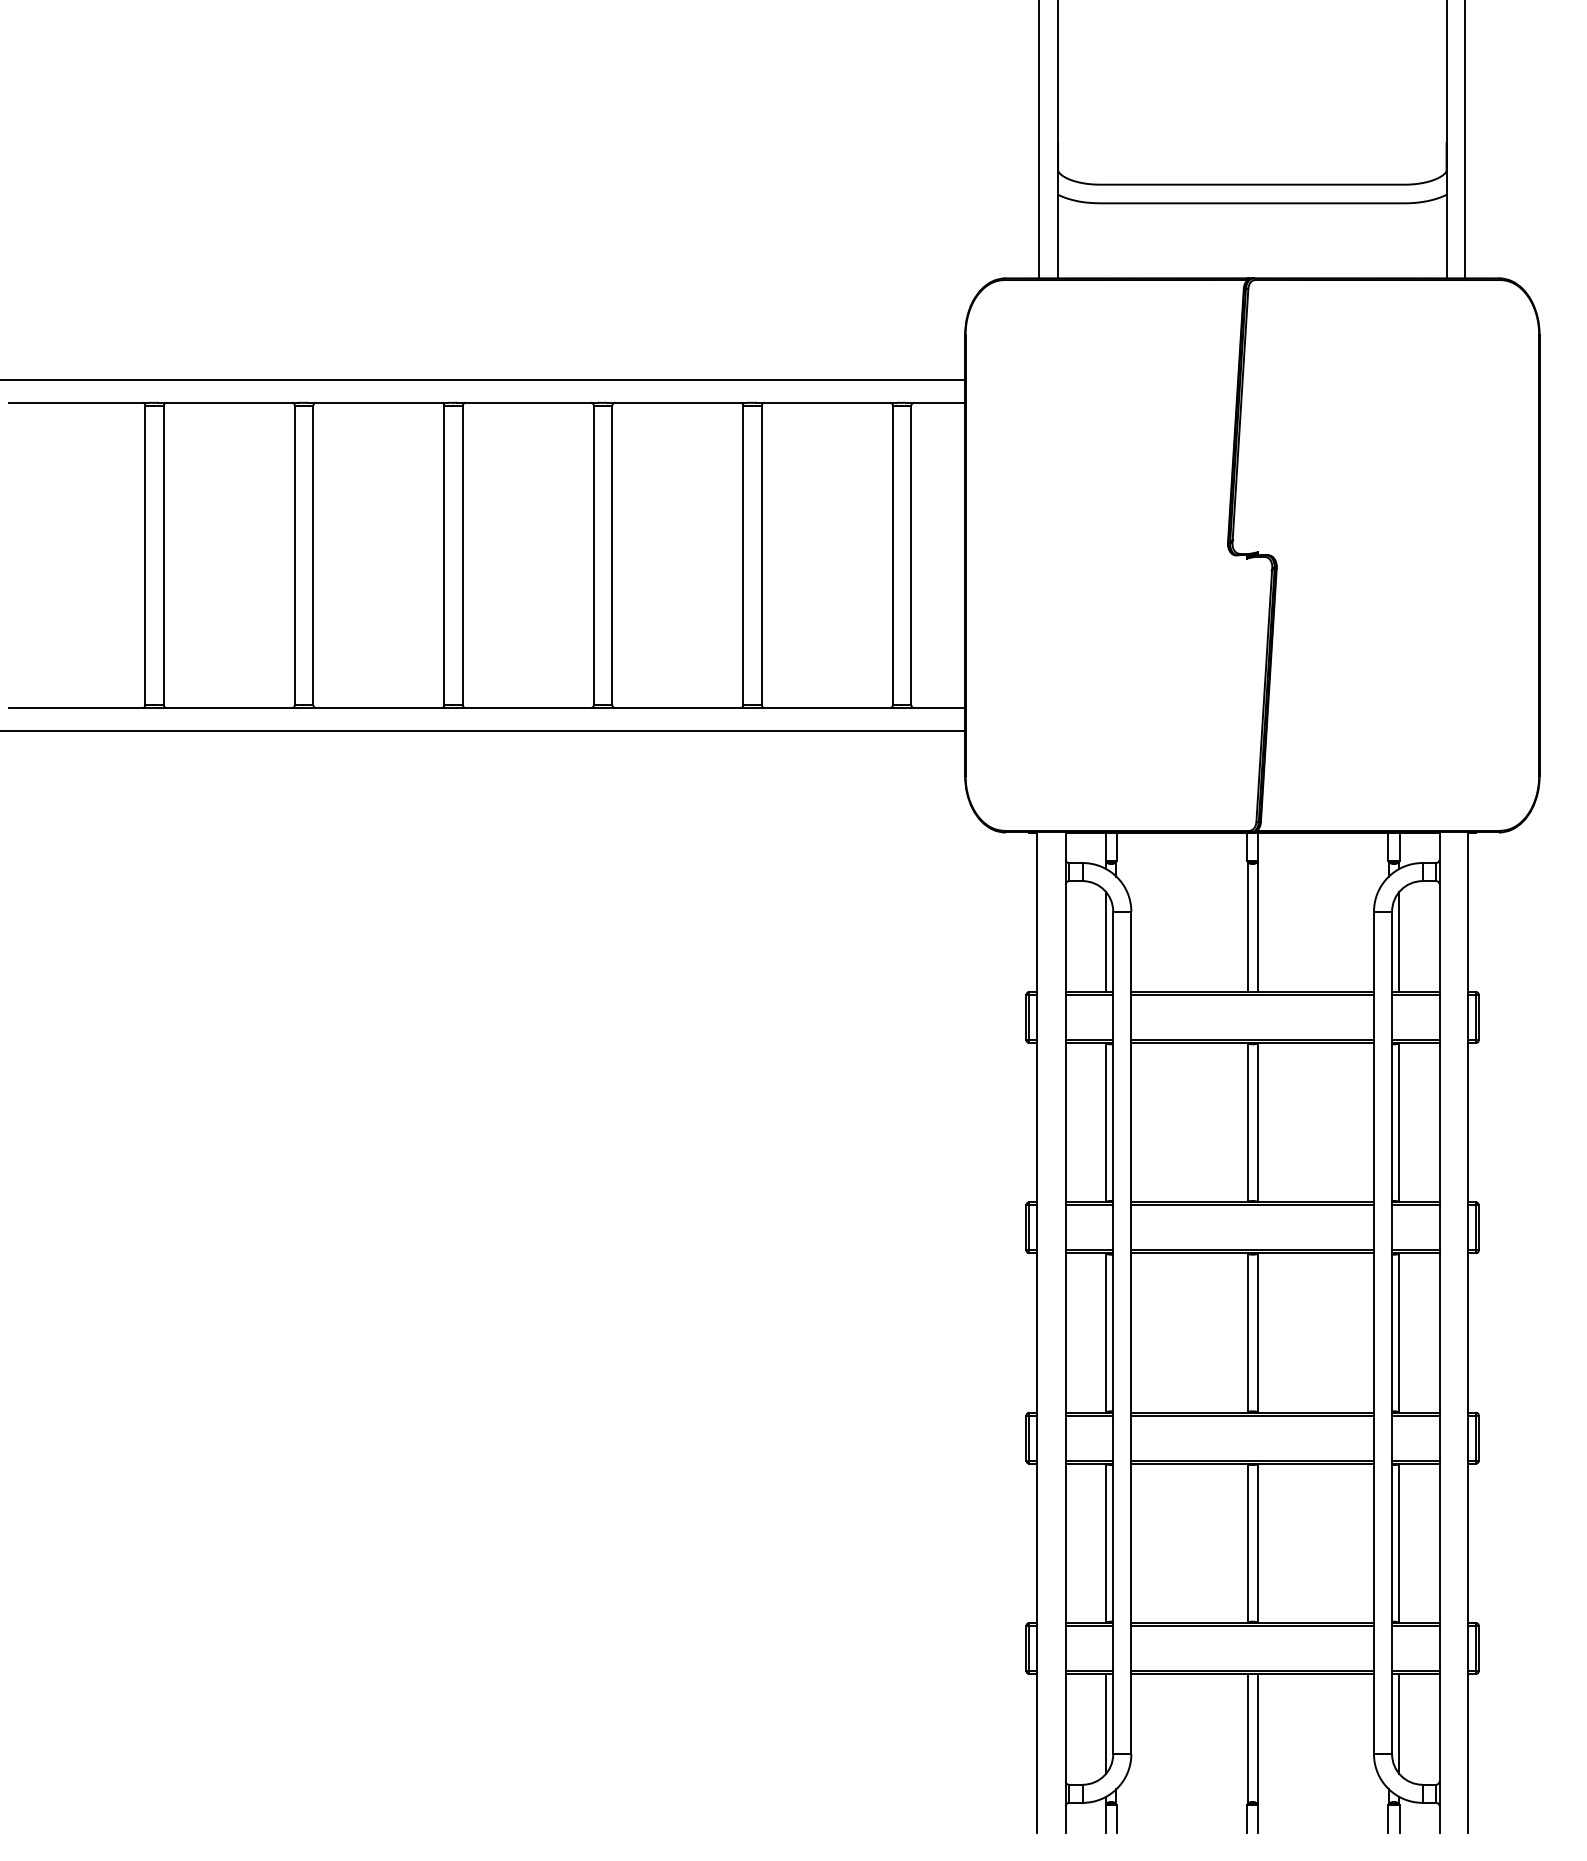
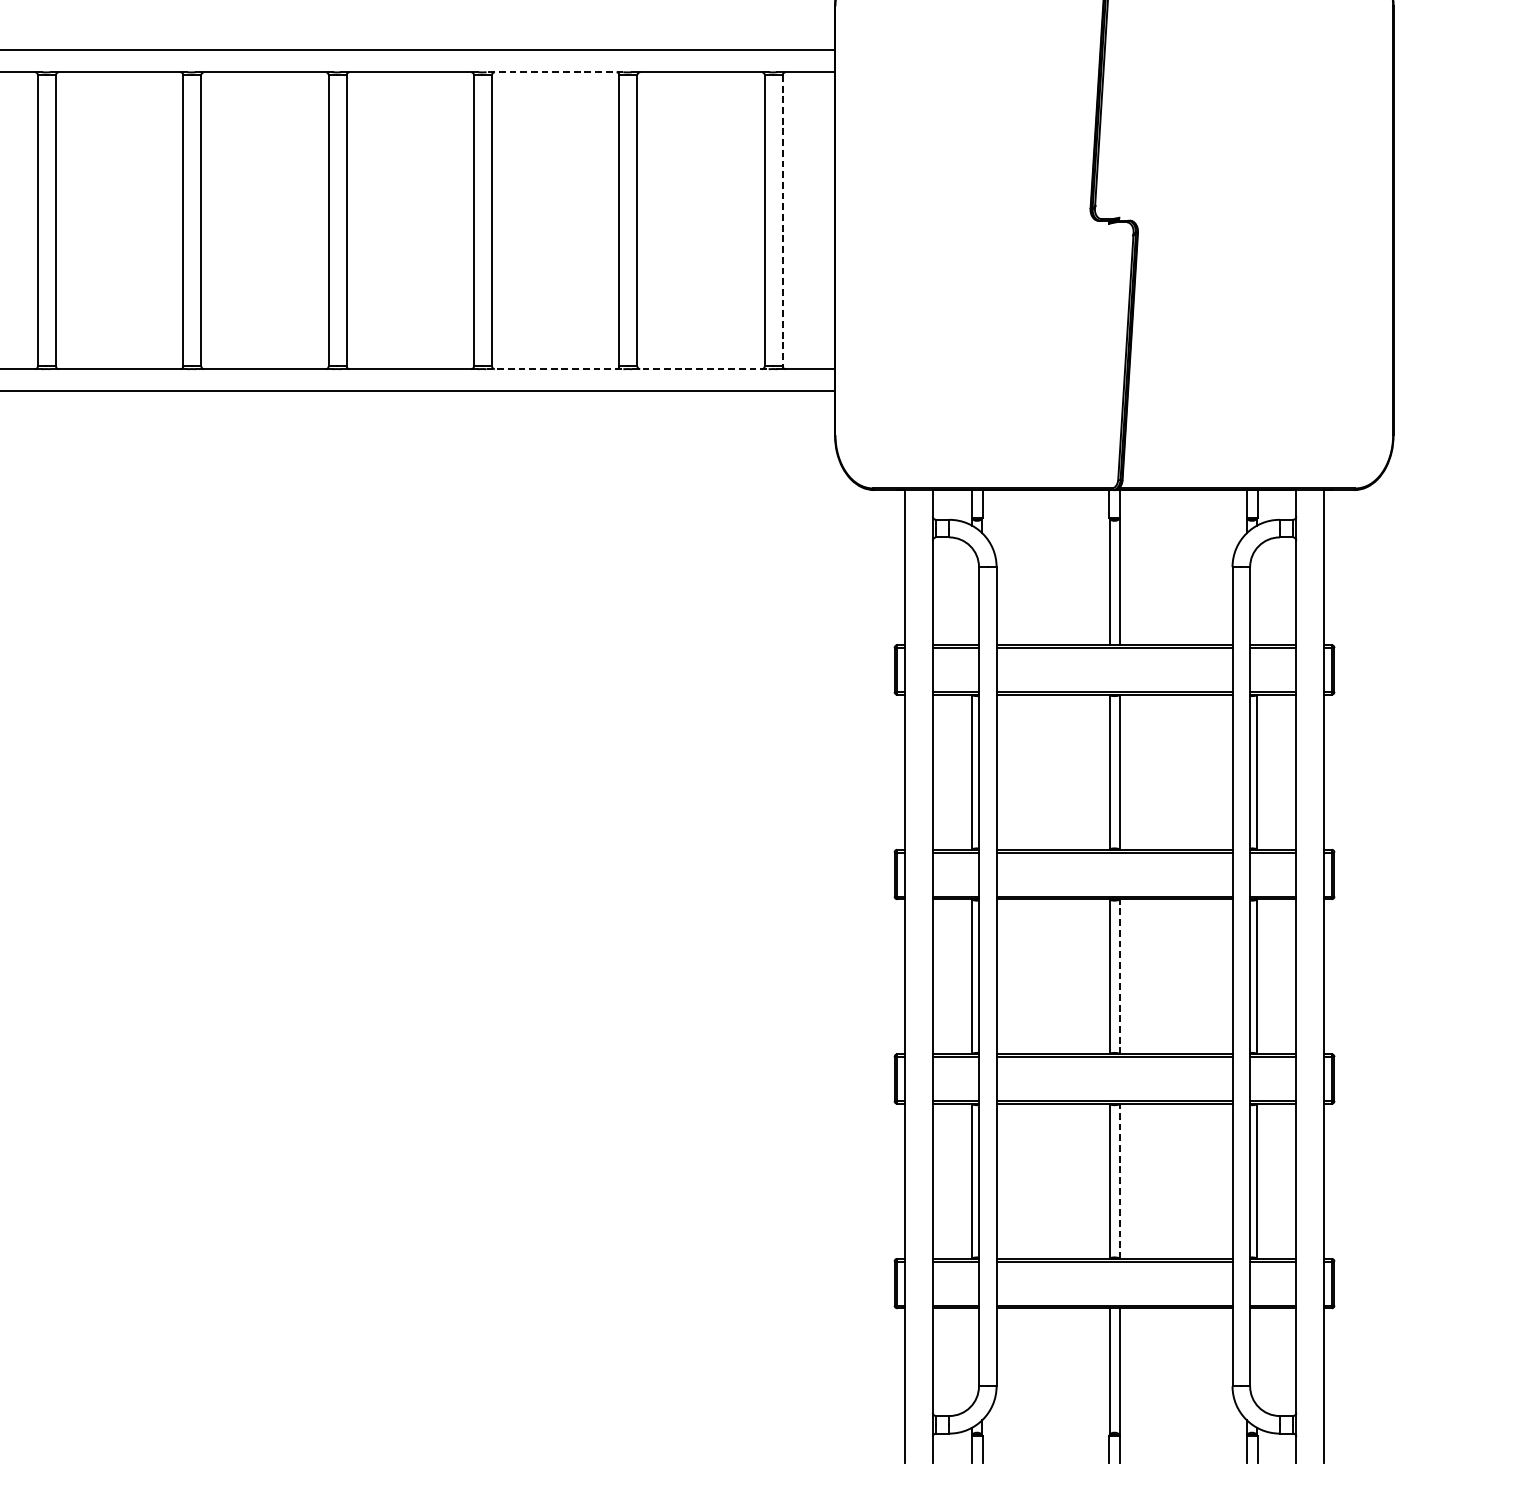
line: (676, 402) -> (554, 72), solid -> dashed
line: (911, 555) -> (782, 220), solid -> dashed
line: (677, 708) -> (555, 369), solid -> dashed
line: (827, 708) -> (701, 369), solid -> dashed
line: (1106, 942) -> (972, 597), removed
line: (1399, 942) -> (1257, 597), removed
line: (1257, 1333) -> (1119, 977), solid -> dashed
line: (1257, 1543) -> (1119, 1181), solid -> dashed
line: (1106, 1723) -> (972, 1356), removed
line: (1399, 1723) -> (1257, 1356), removed

